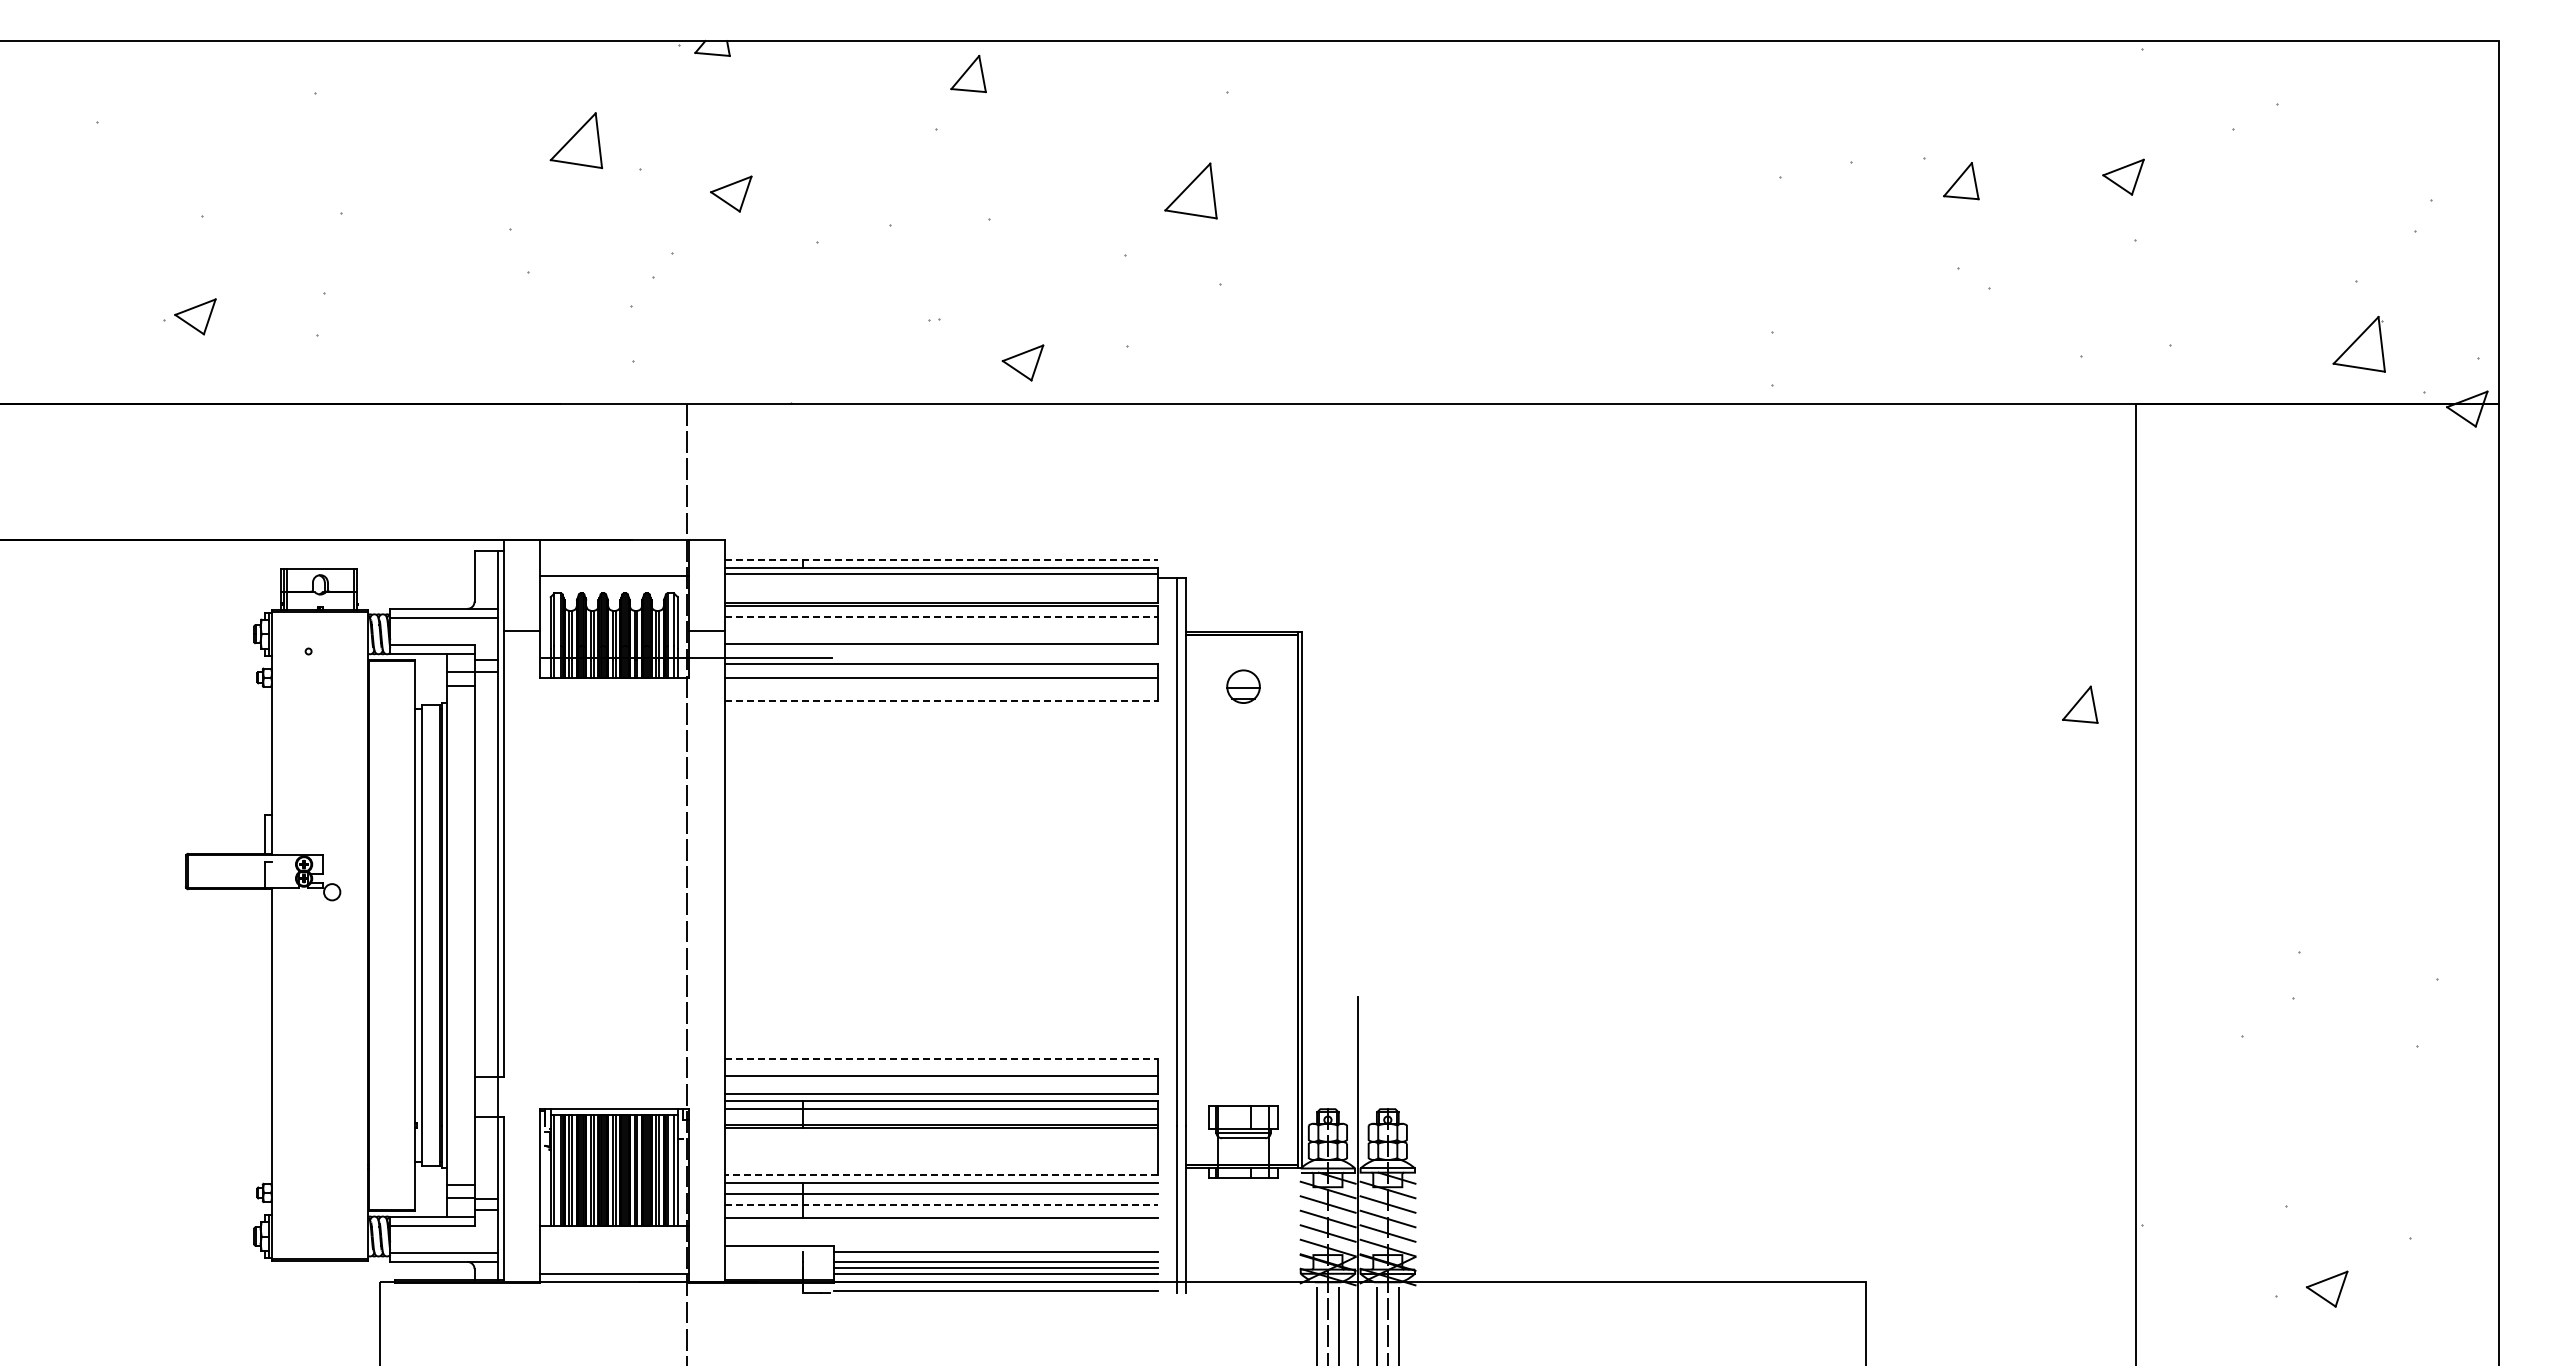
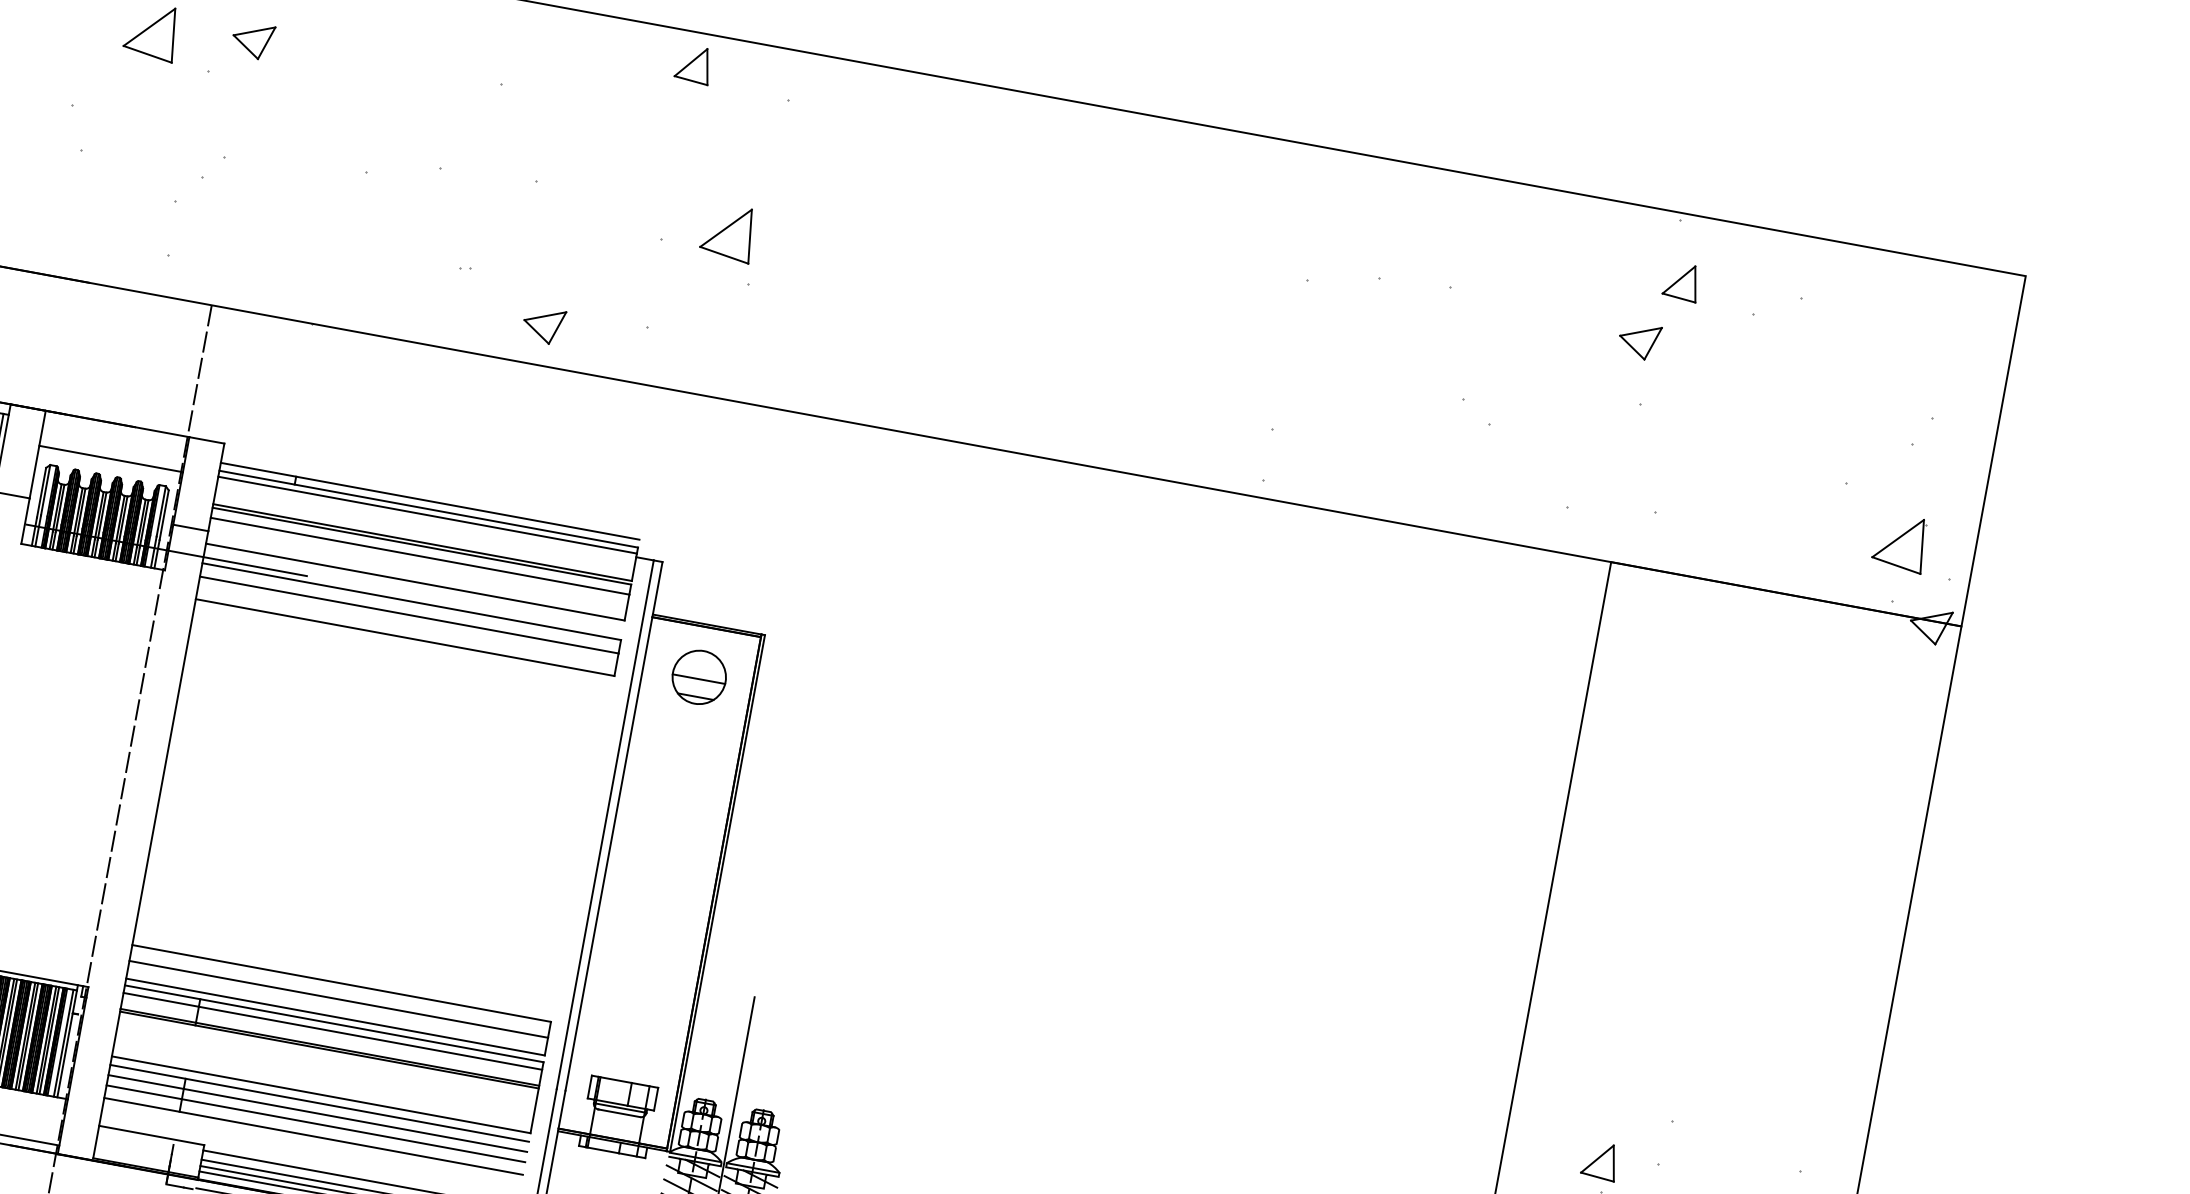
part: (968, 73) -> (693, 64), moved
part: (1961, 181) -> (1682, 282), moved
part: (1190, 190) -> (728, 232), moved
part: (731, 193) -> (253, 40), moved
part: (2358, 344) -> (1899, 542), moved
line: (941, 559) -> (430, 500), dashed -> solid
line: (941, 616) -> (420, 555), dashed -> solid
part: (1243, 686) -> (699, 677), size x1.67
line: (941, 701) -> (404, 637), dashed -> solid
part: (2080, 704) -> (1600, 1160), moved
line: (941, 1059) -> (341, 983), dashed -> solid
line: (941, 1174) -> (321, 1094), dashed -> solid
line: (941, 1204) -> (315, 1123), dashed -> solid

